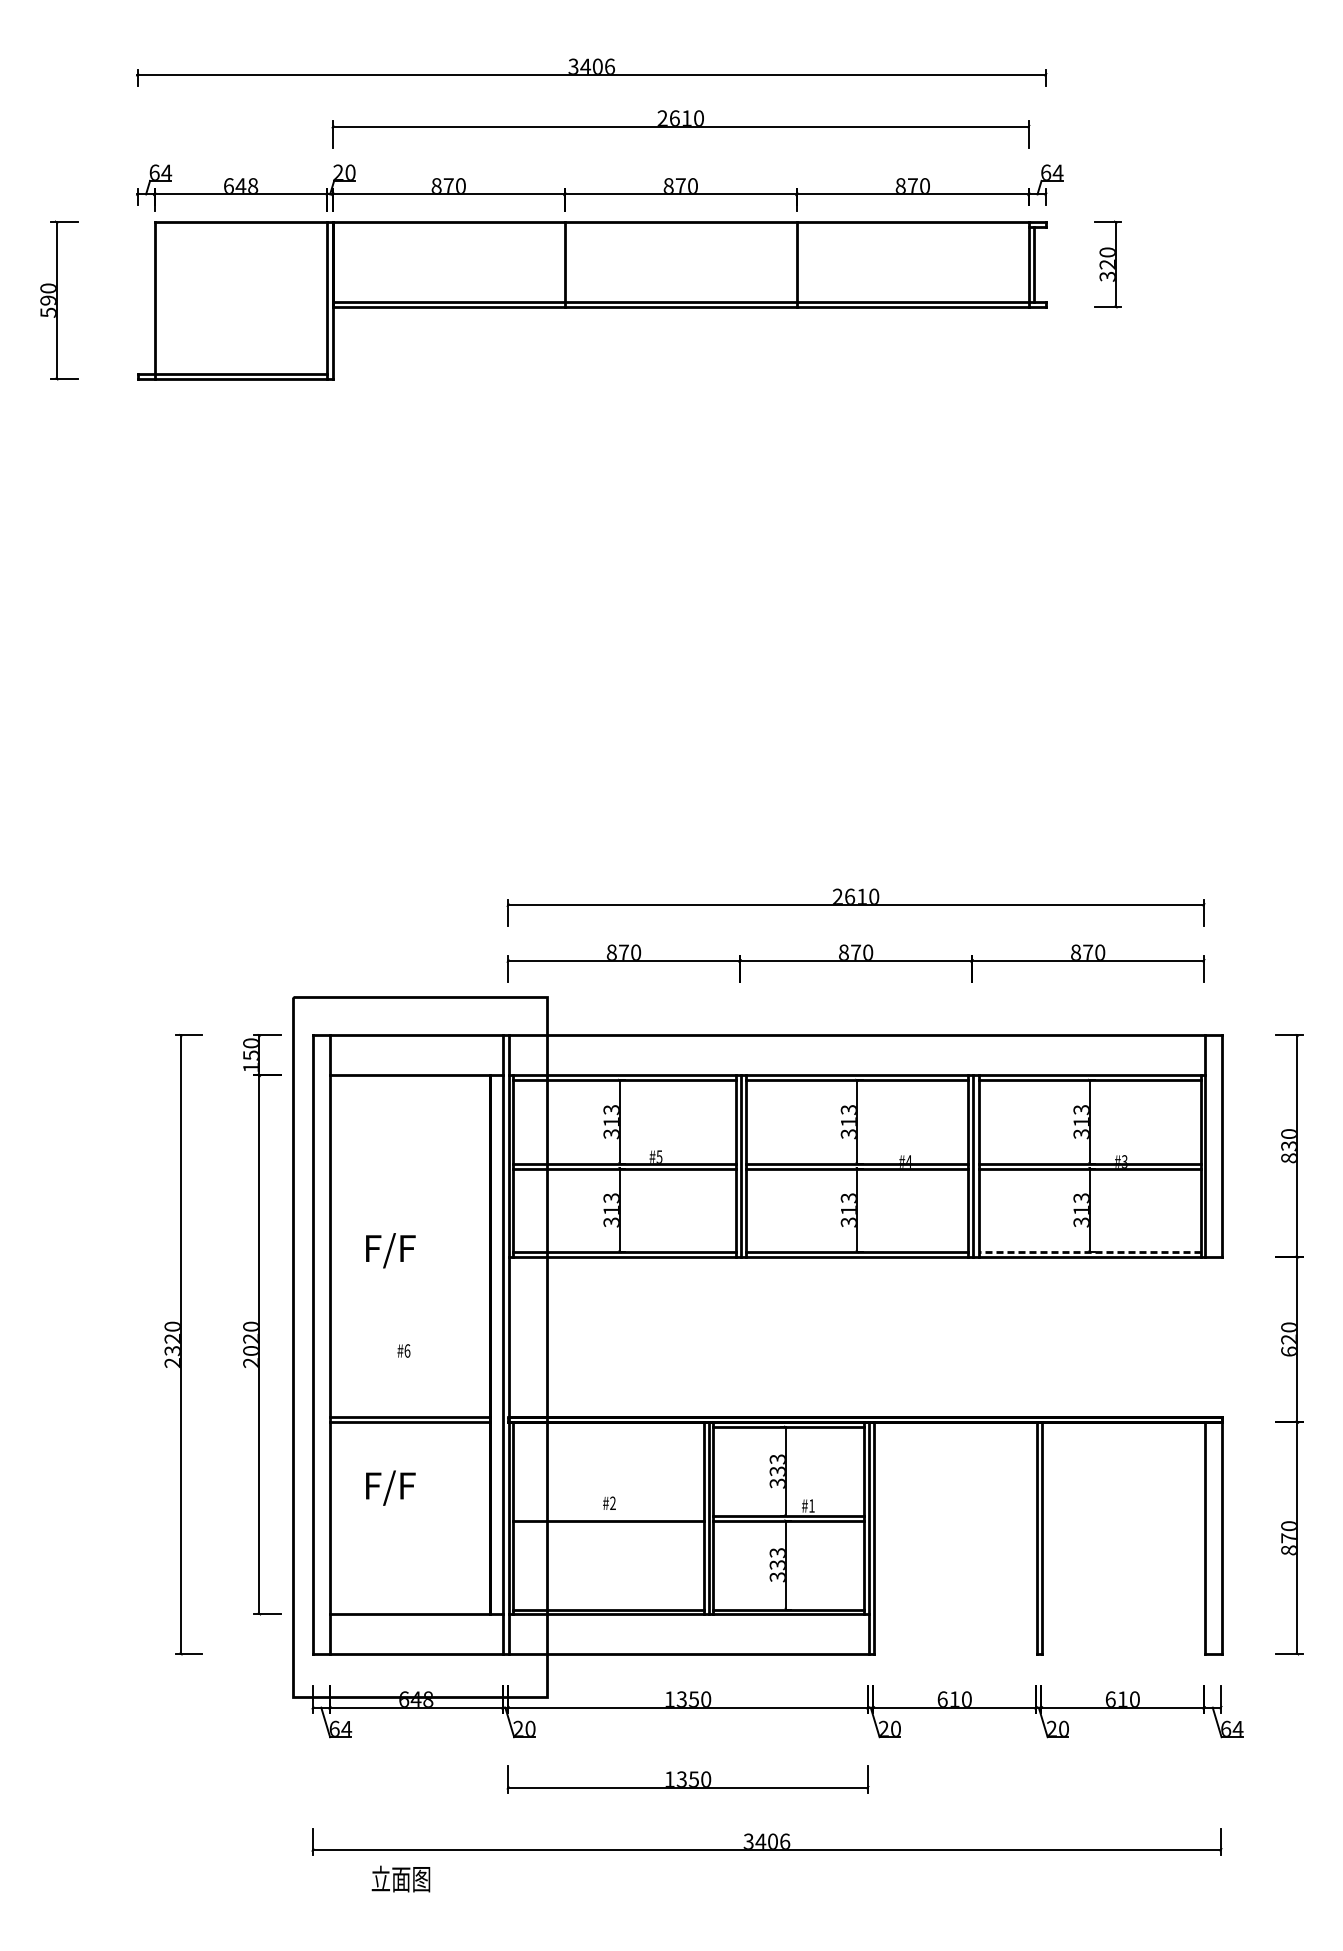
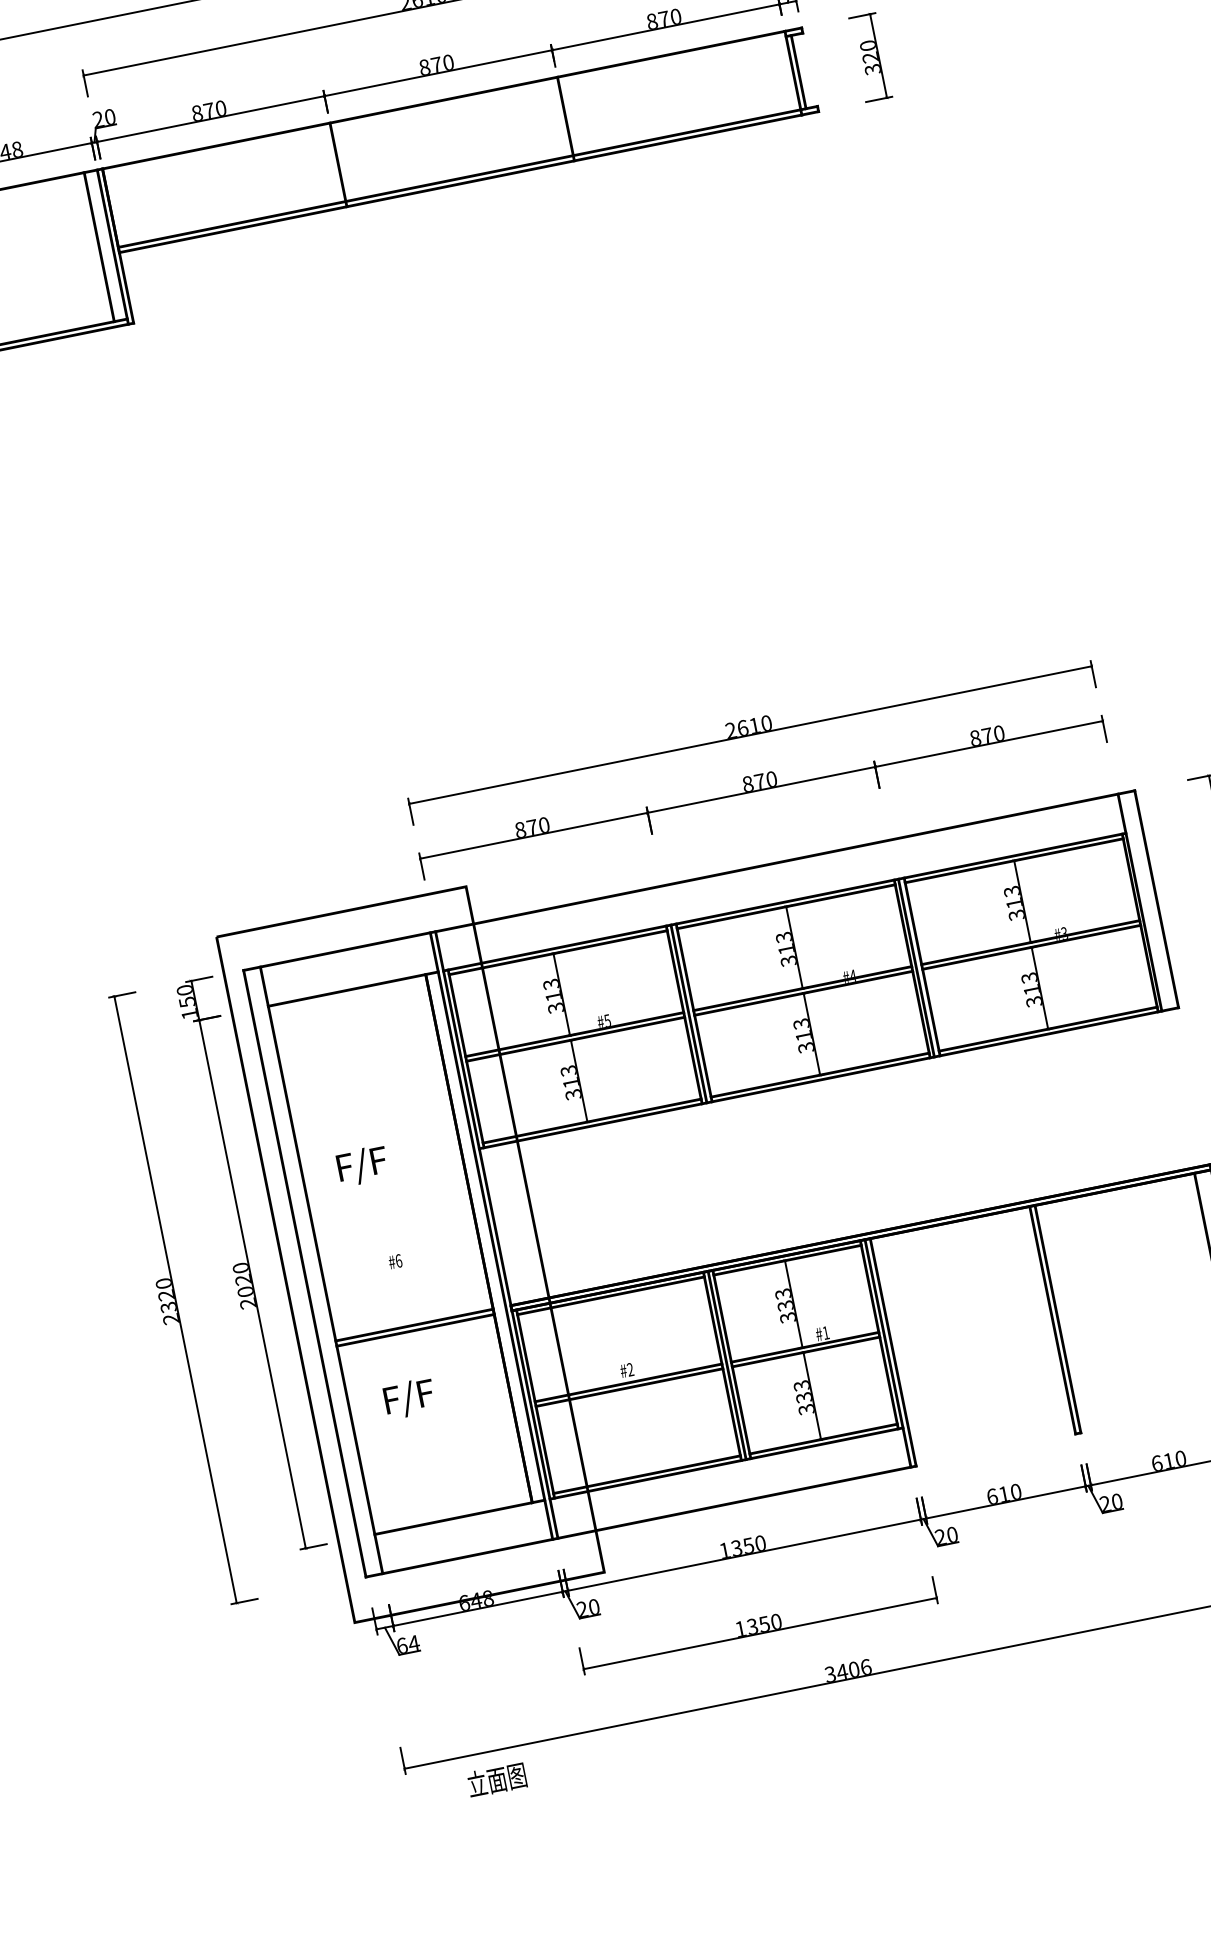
line: (314, 297) -> (99, 246), added
line: (1089, 1252) -> (1048, 1029), dashed -> solid
line: (608, 1427) -> (611, 1296), added
line: (608, 1515) -> (628, 1382), added

